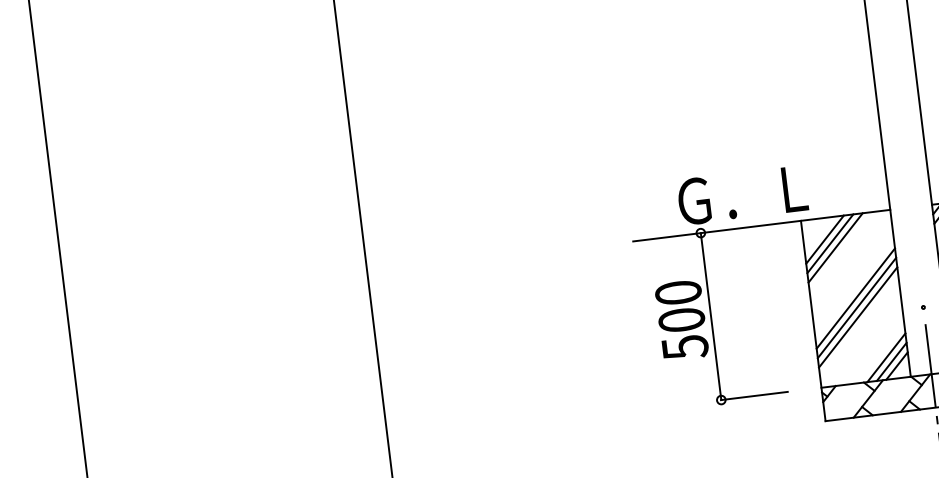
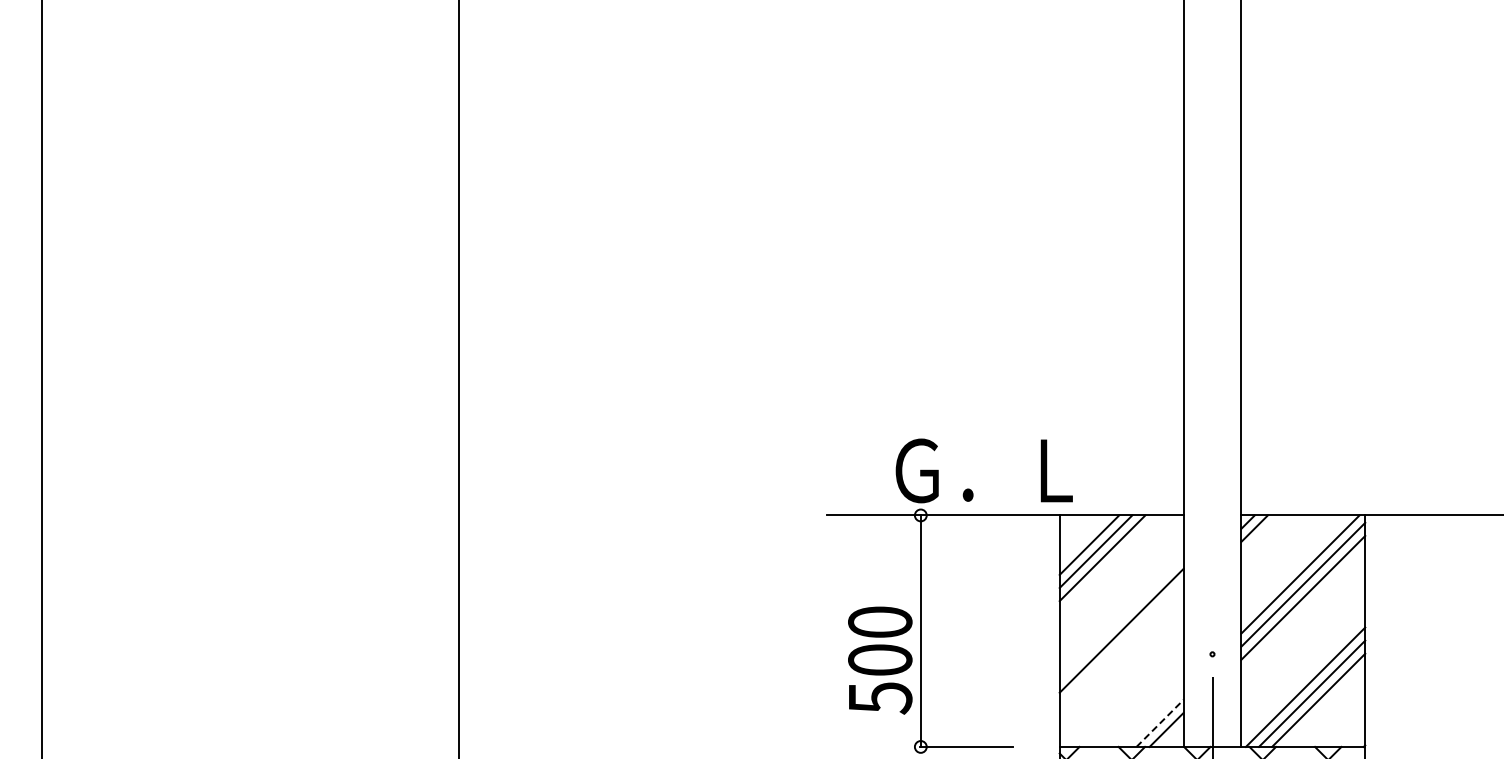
line: (856, 307) -> (1121, 643), removed
line: (858, 317) -> (1121, 656), removed
text: (682, 320) -> (880, 660), moved
line: (886, 357) -> (1153, 716), removed
line: (892, 361) -> (1160, 723), solid -> dashed

